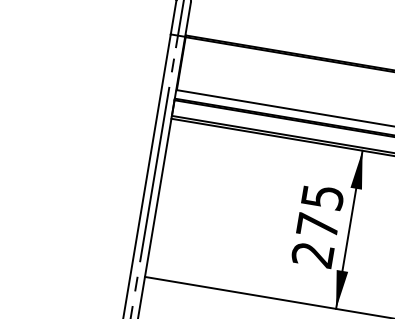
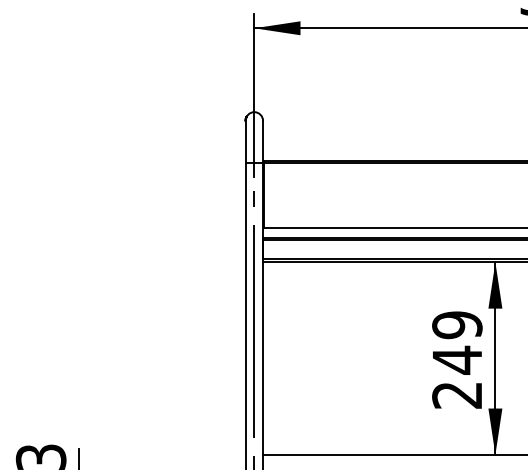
text: (320, 211) -> (457, 342), 275 -> 249

